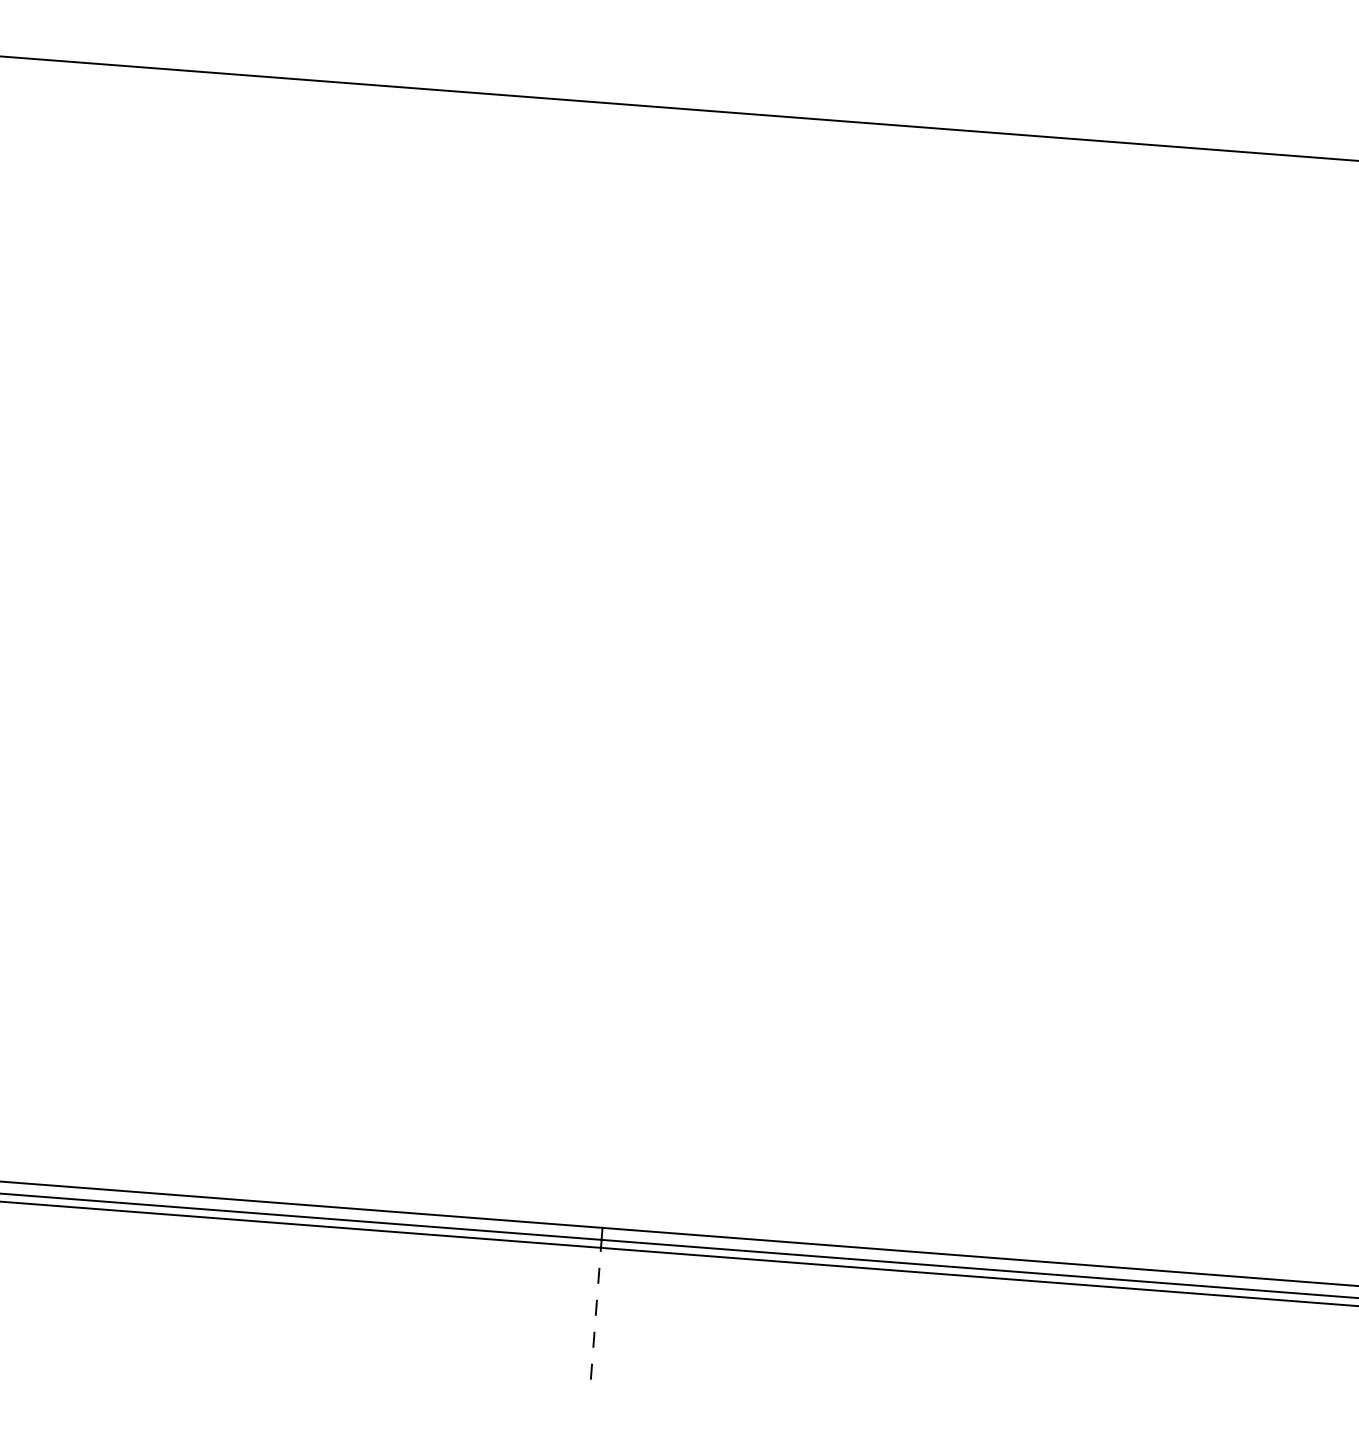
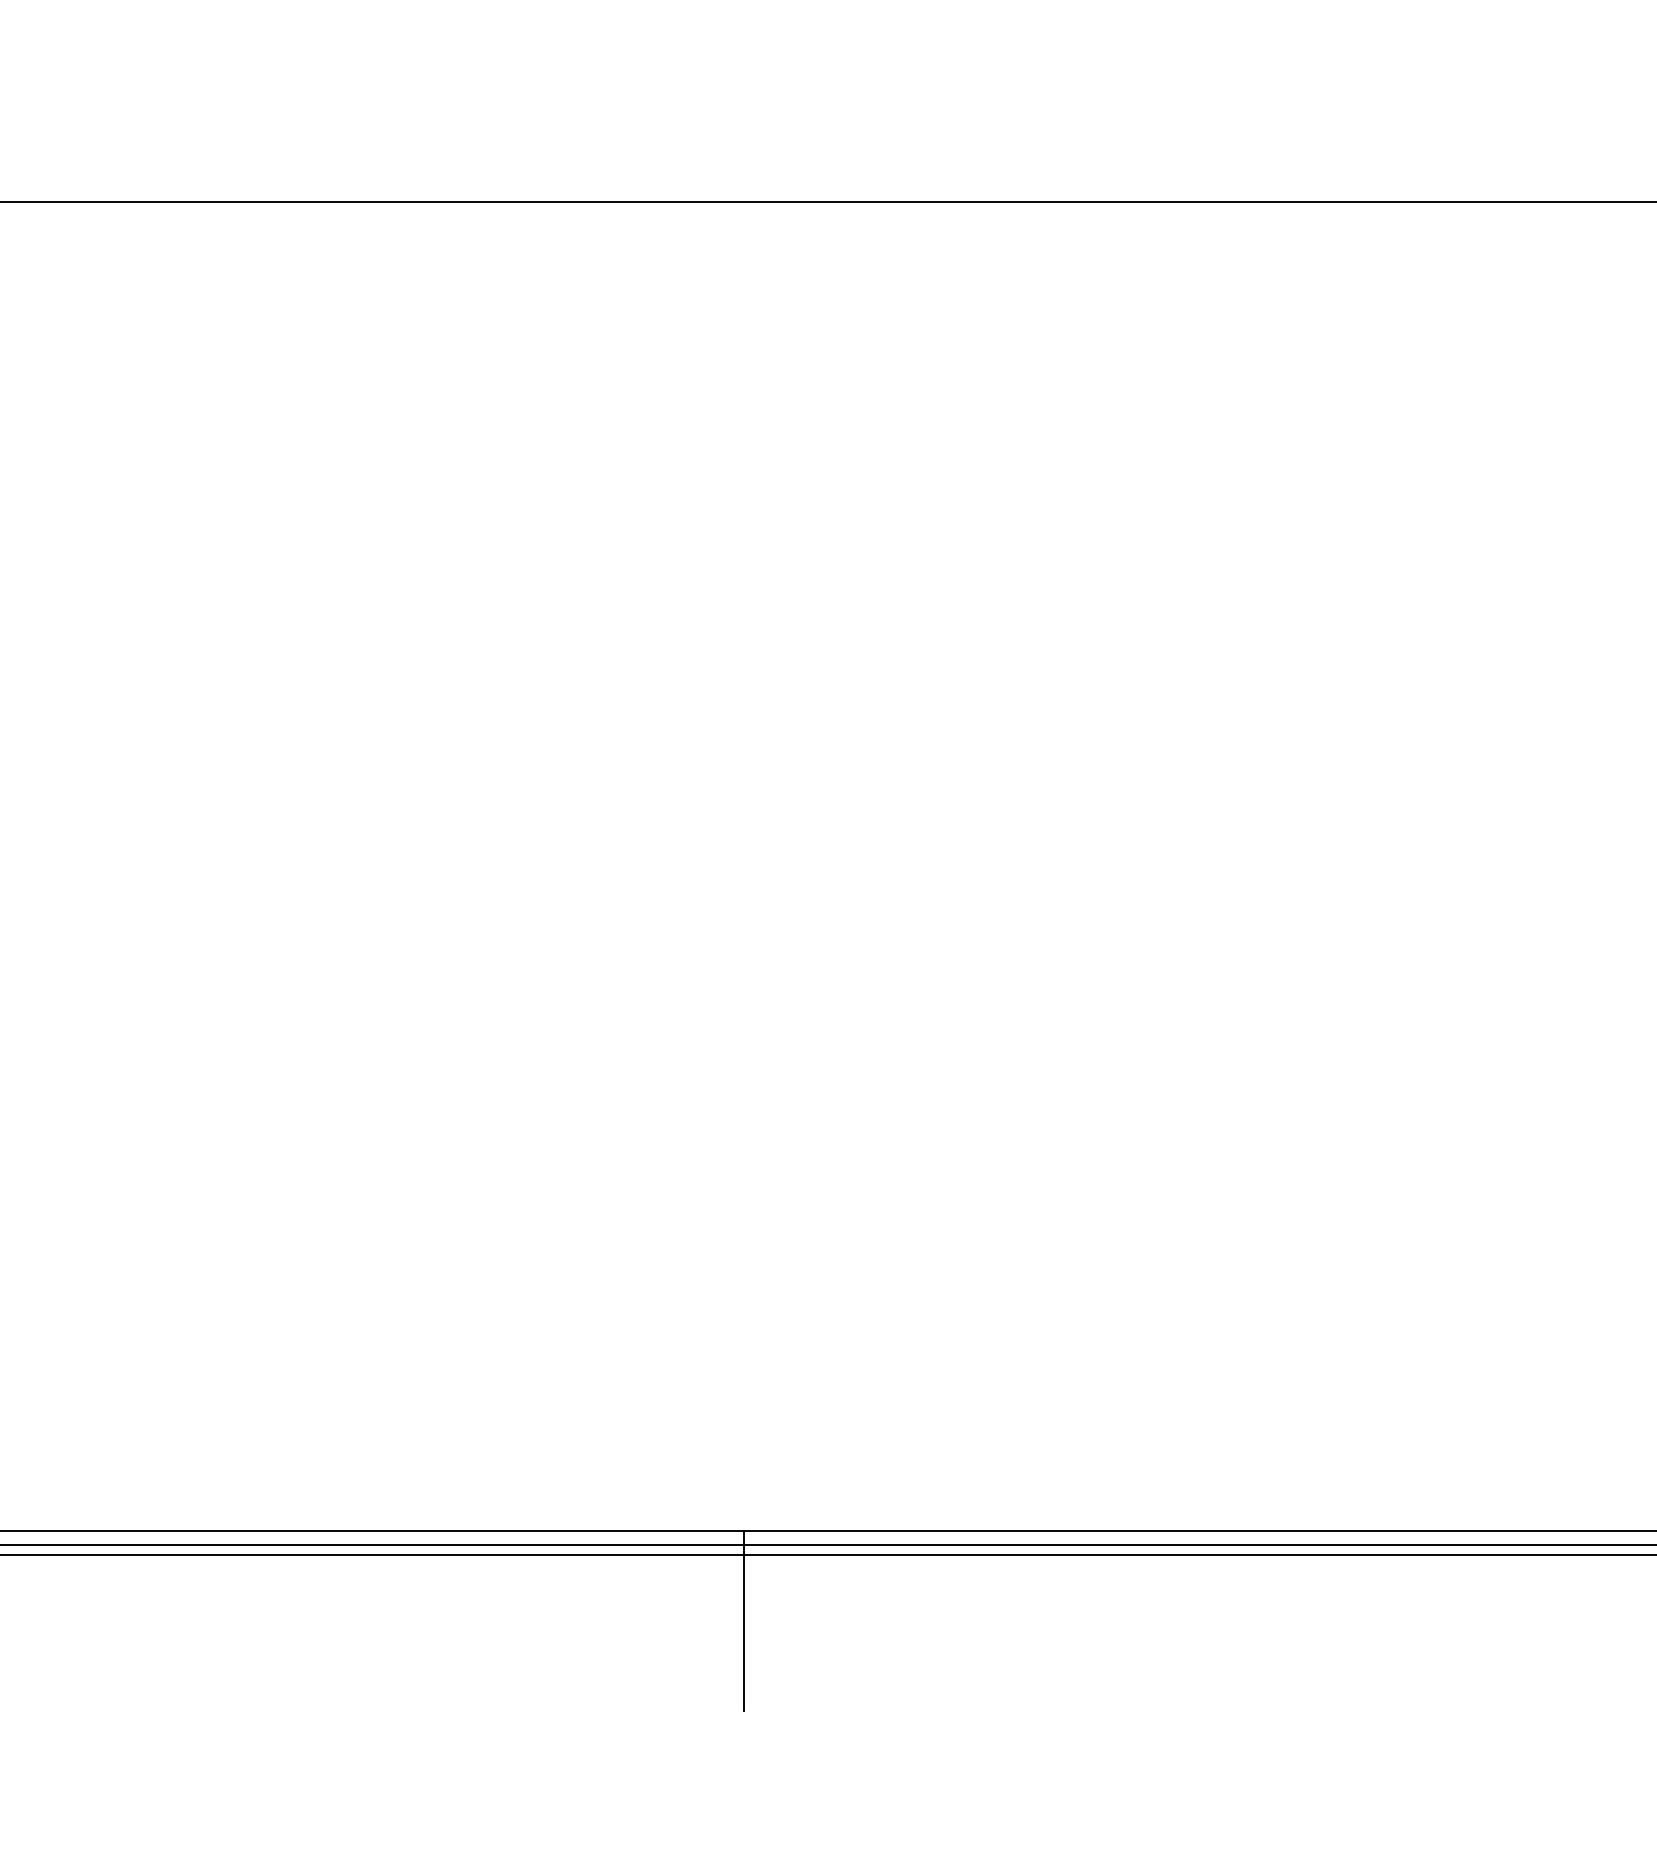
line: (596, 1313) -> (744, 1632), dashed -> solid

